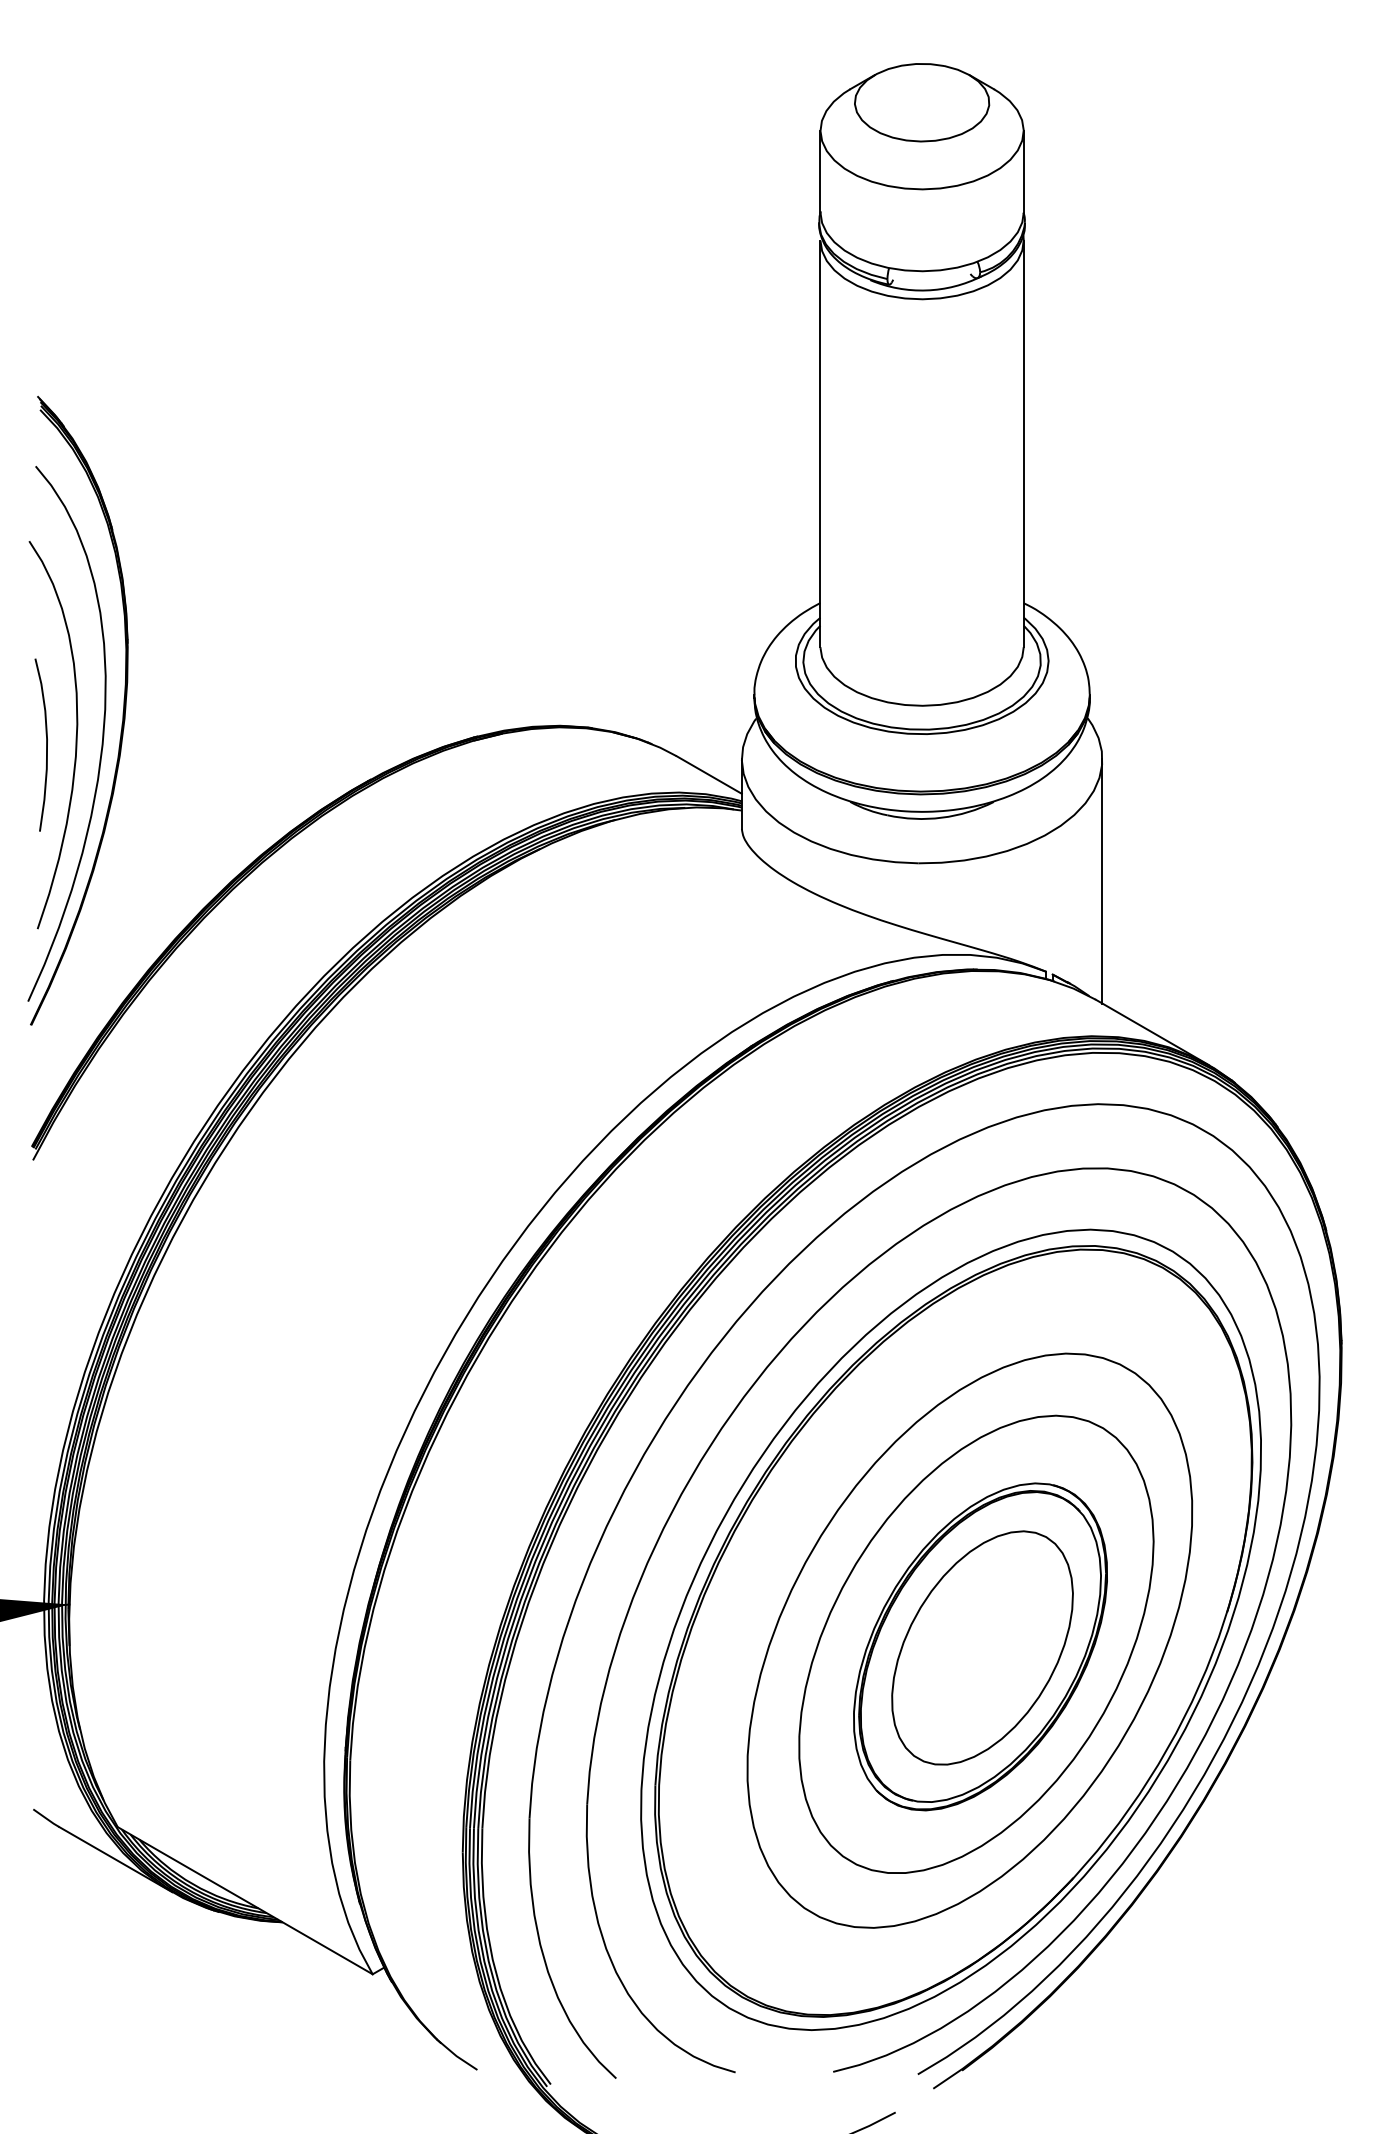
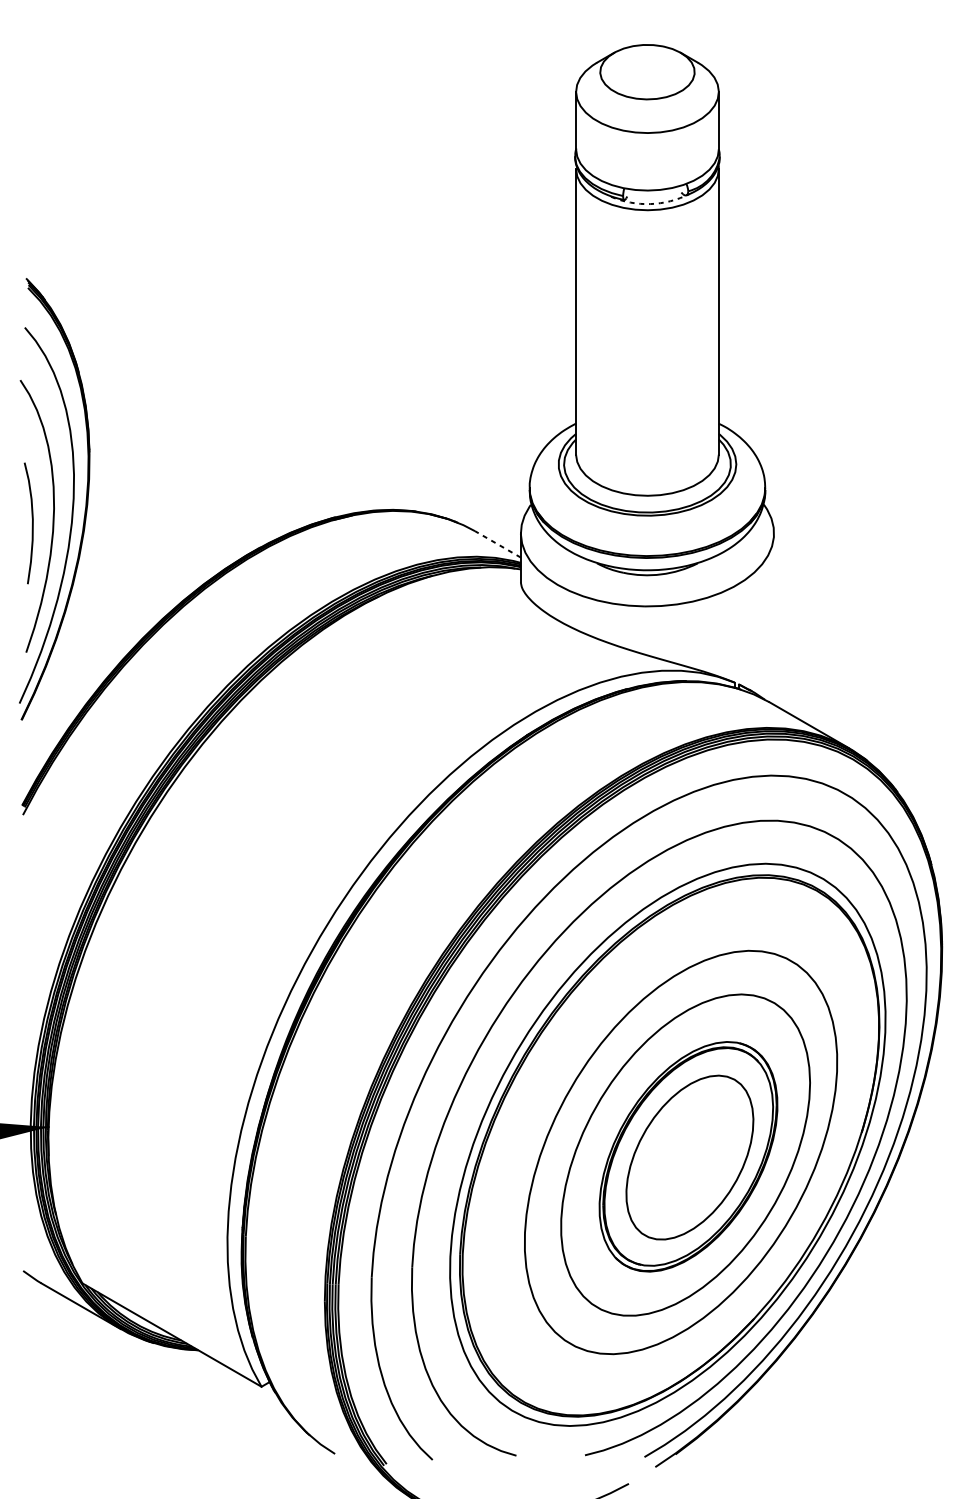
arc: (926, 290) -> (650, 204), solid -> dashed
line: (709, 775) -> (498, 544), solid -> dashed
line: (1102, 881) -> (774, 619), removed

